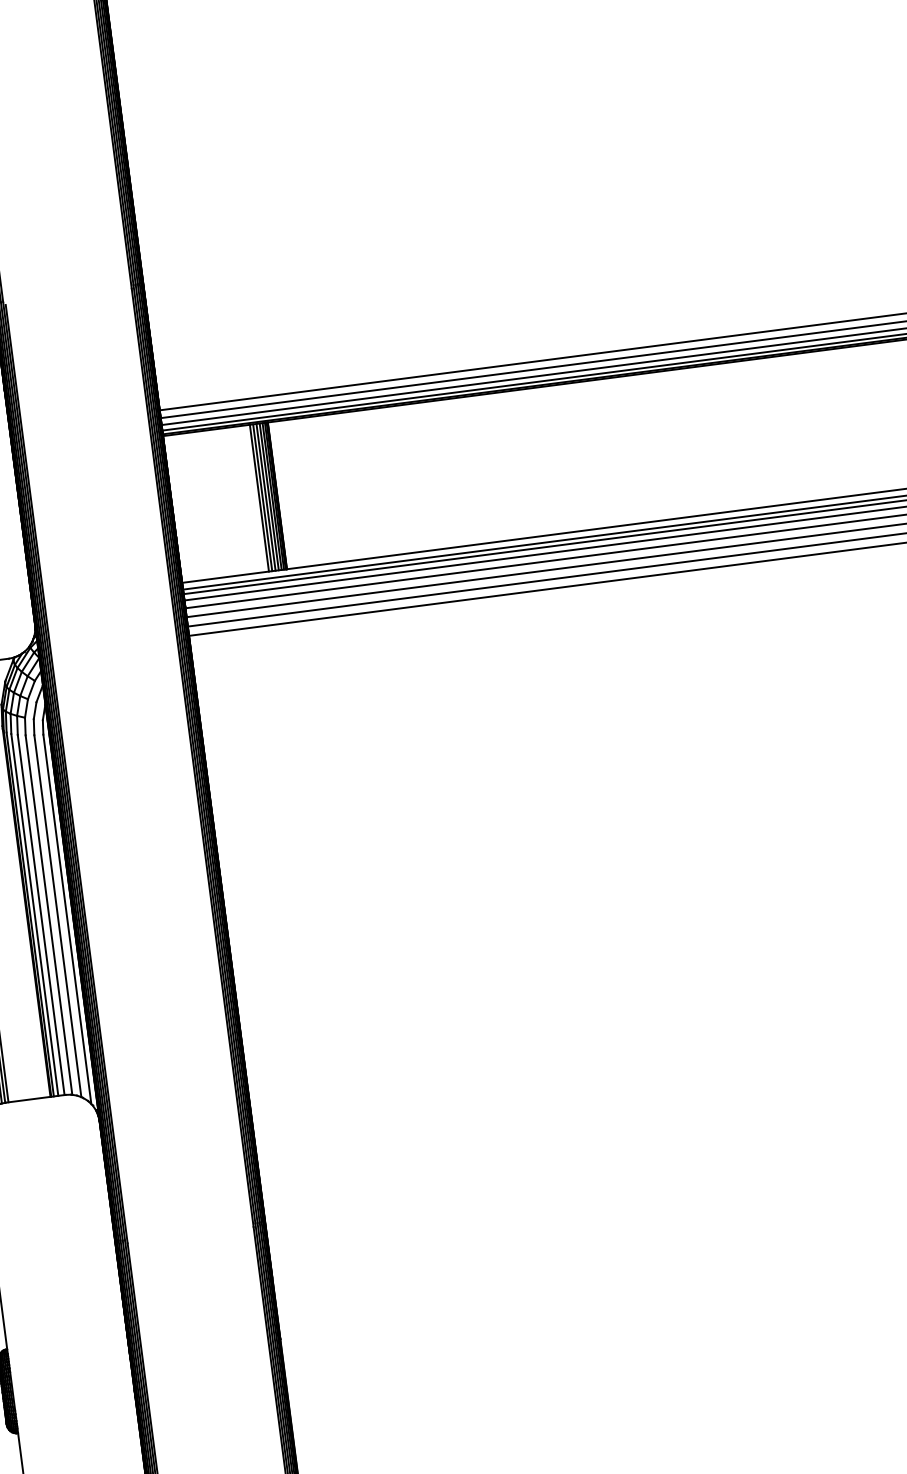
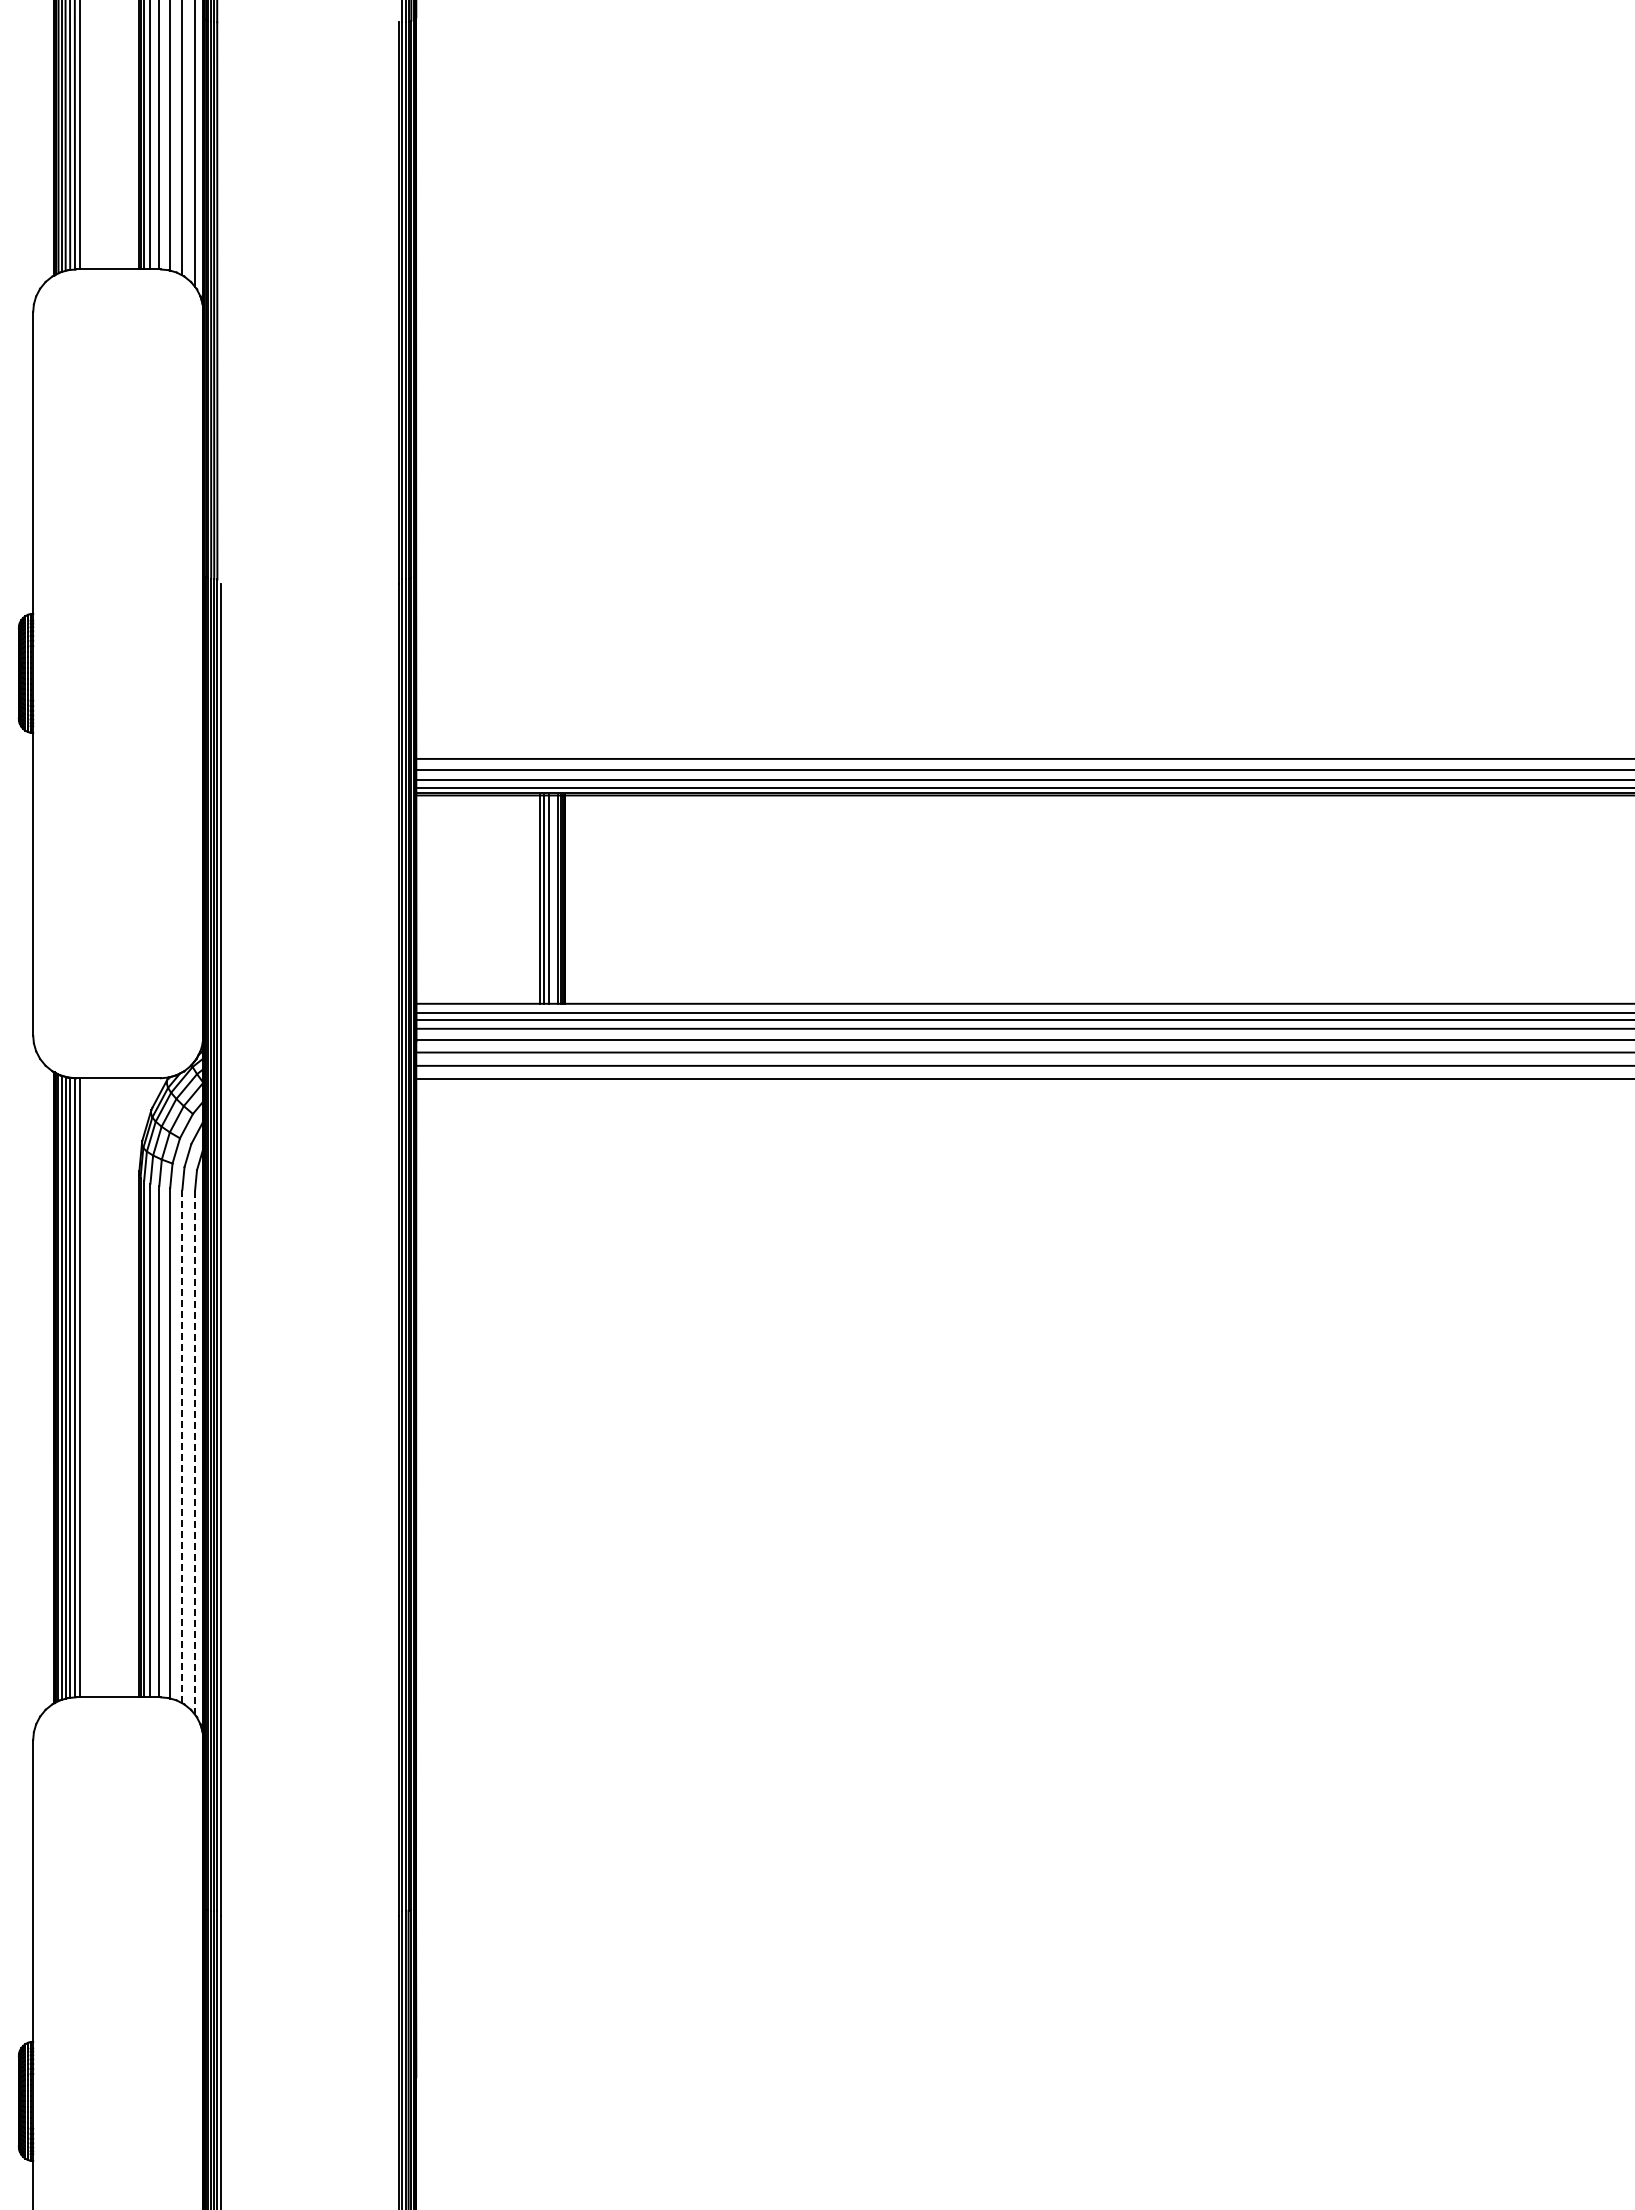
line: (269, 496) -> (553, 899), removed
line: (57, 916) -> (182, 1446), solid -> dashed
line: (67, 919) -> (195, 1452), solid -> dashed

